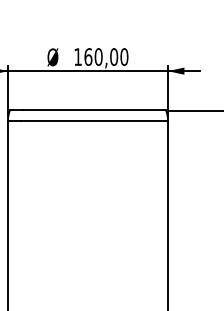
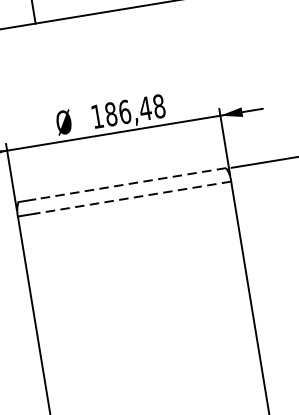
text: (106, 56) -> (135, 109), 160,00 -> 186,48
line: (94, 110) -> (131, 184), solid -> dashed
line: (94, 120) -> (133, 197), solid -> dashed

